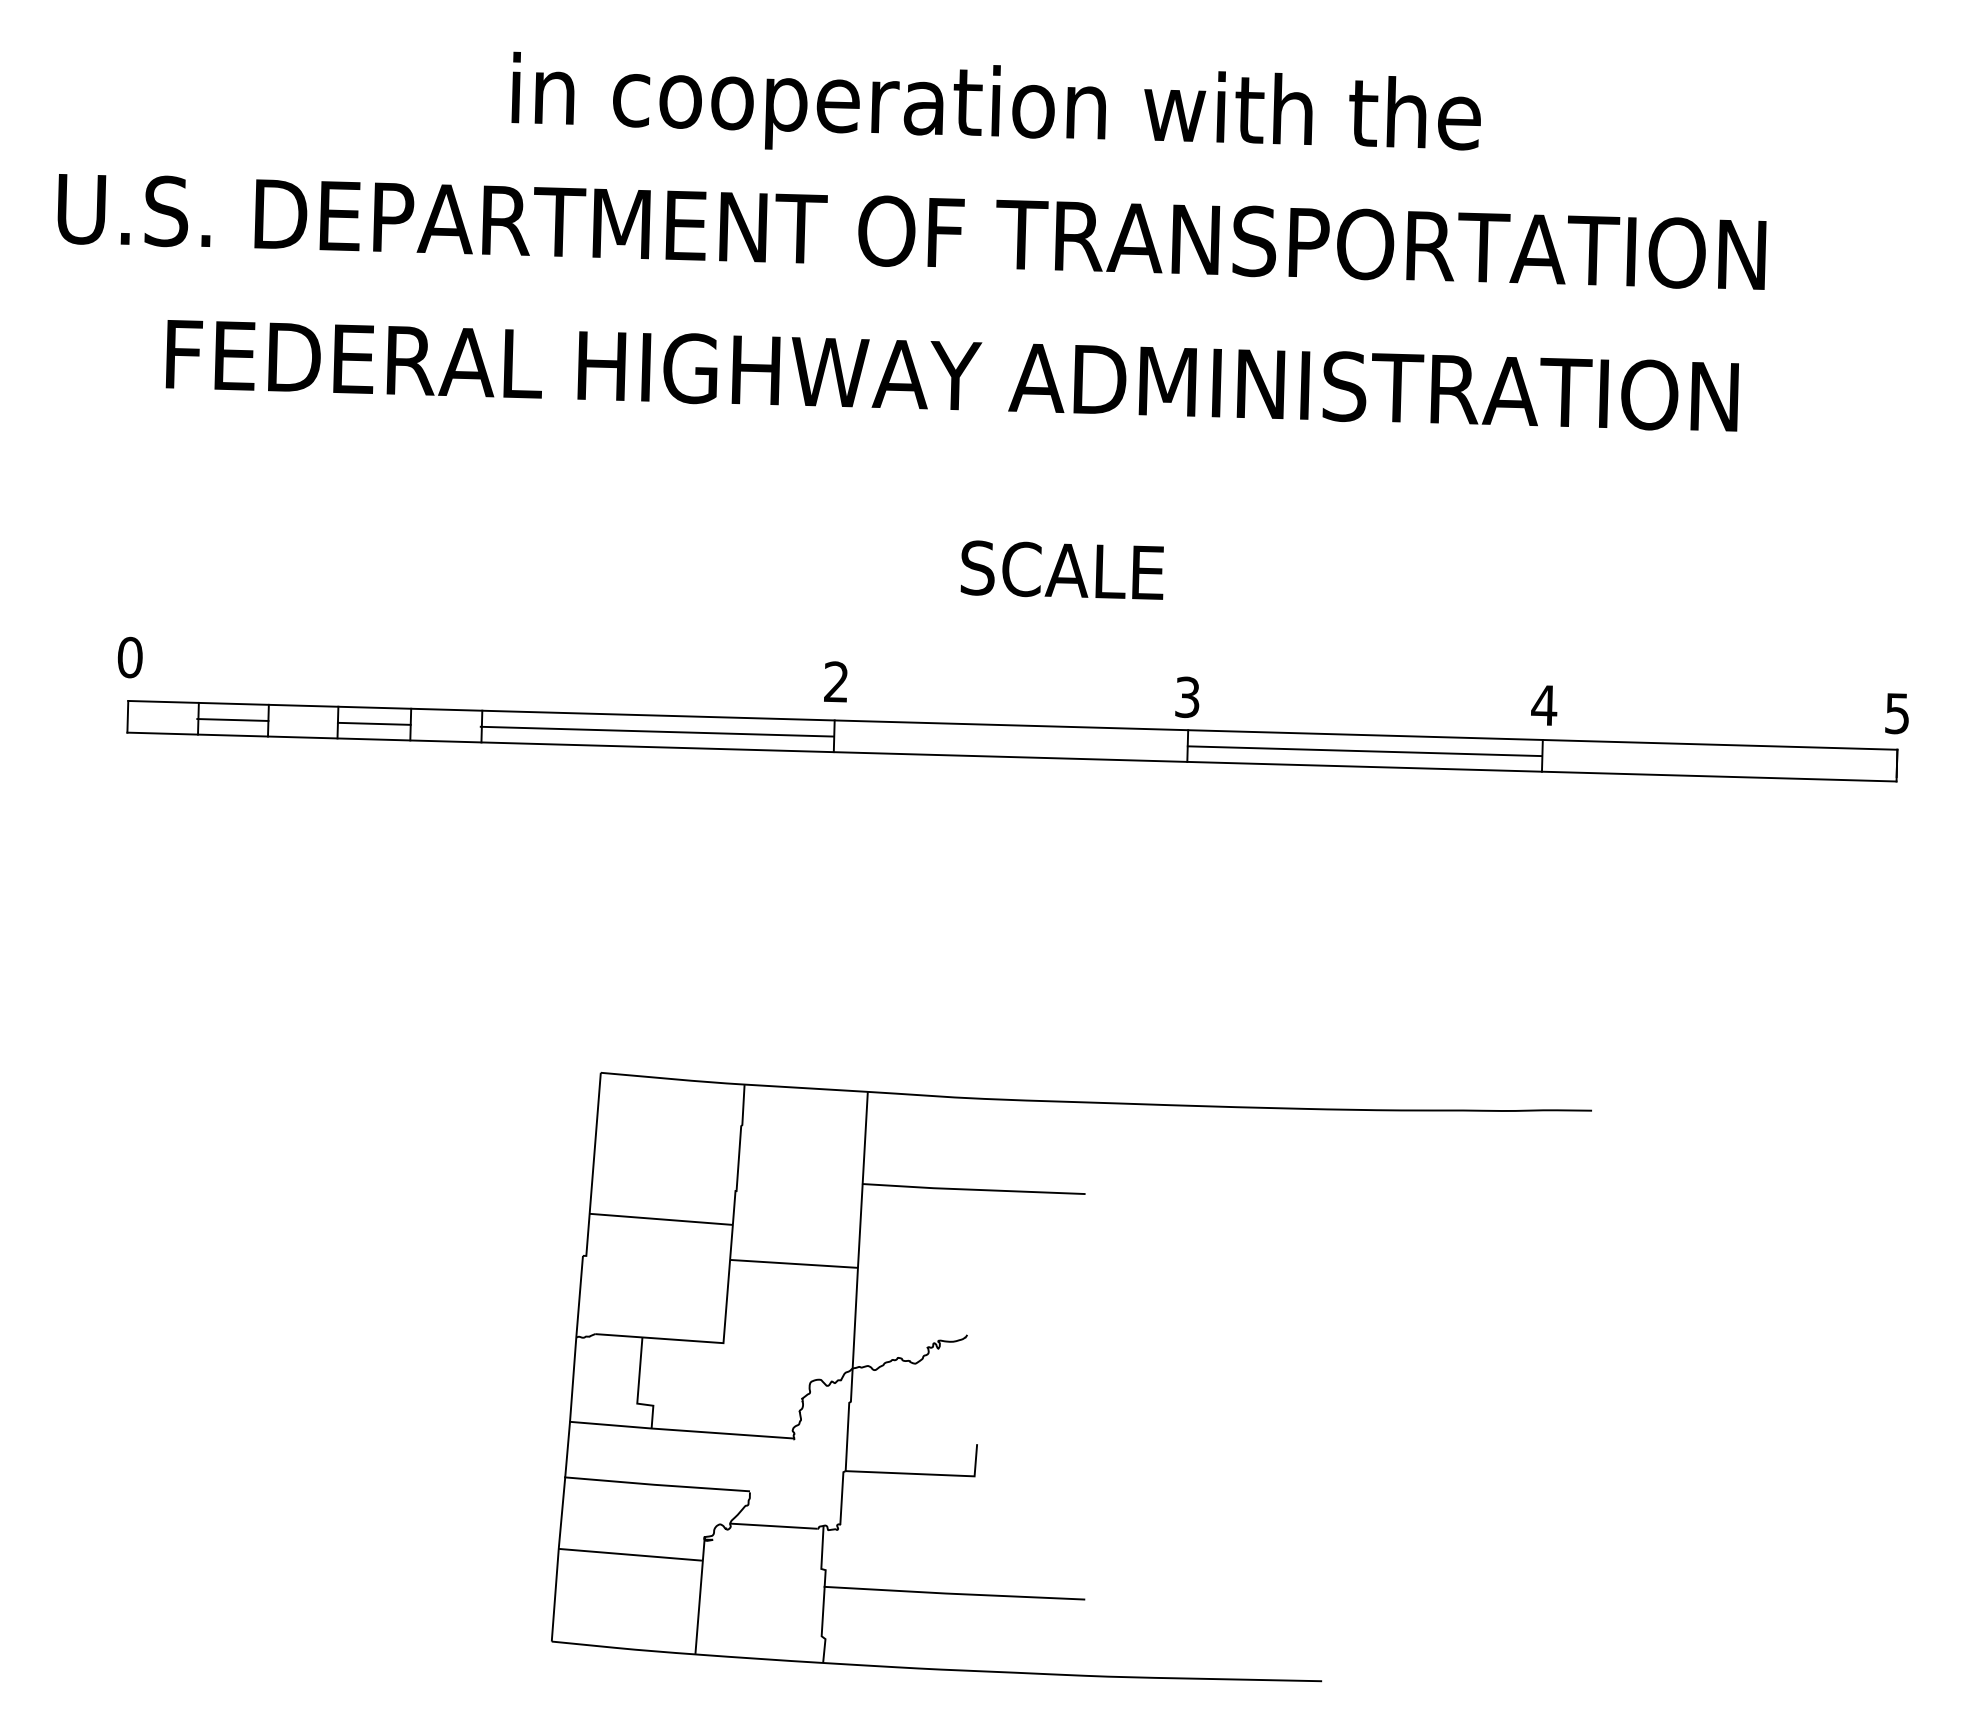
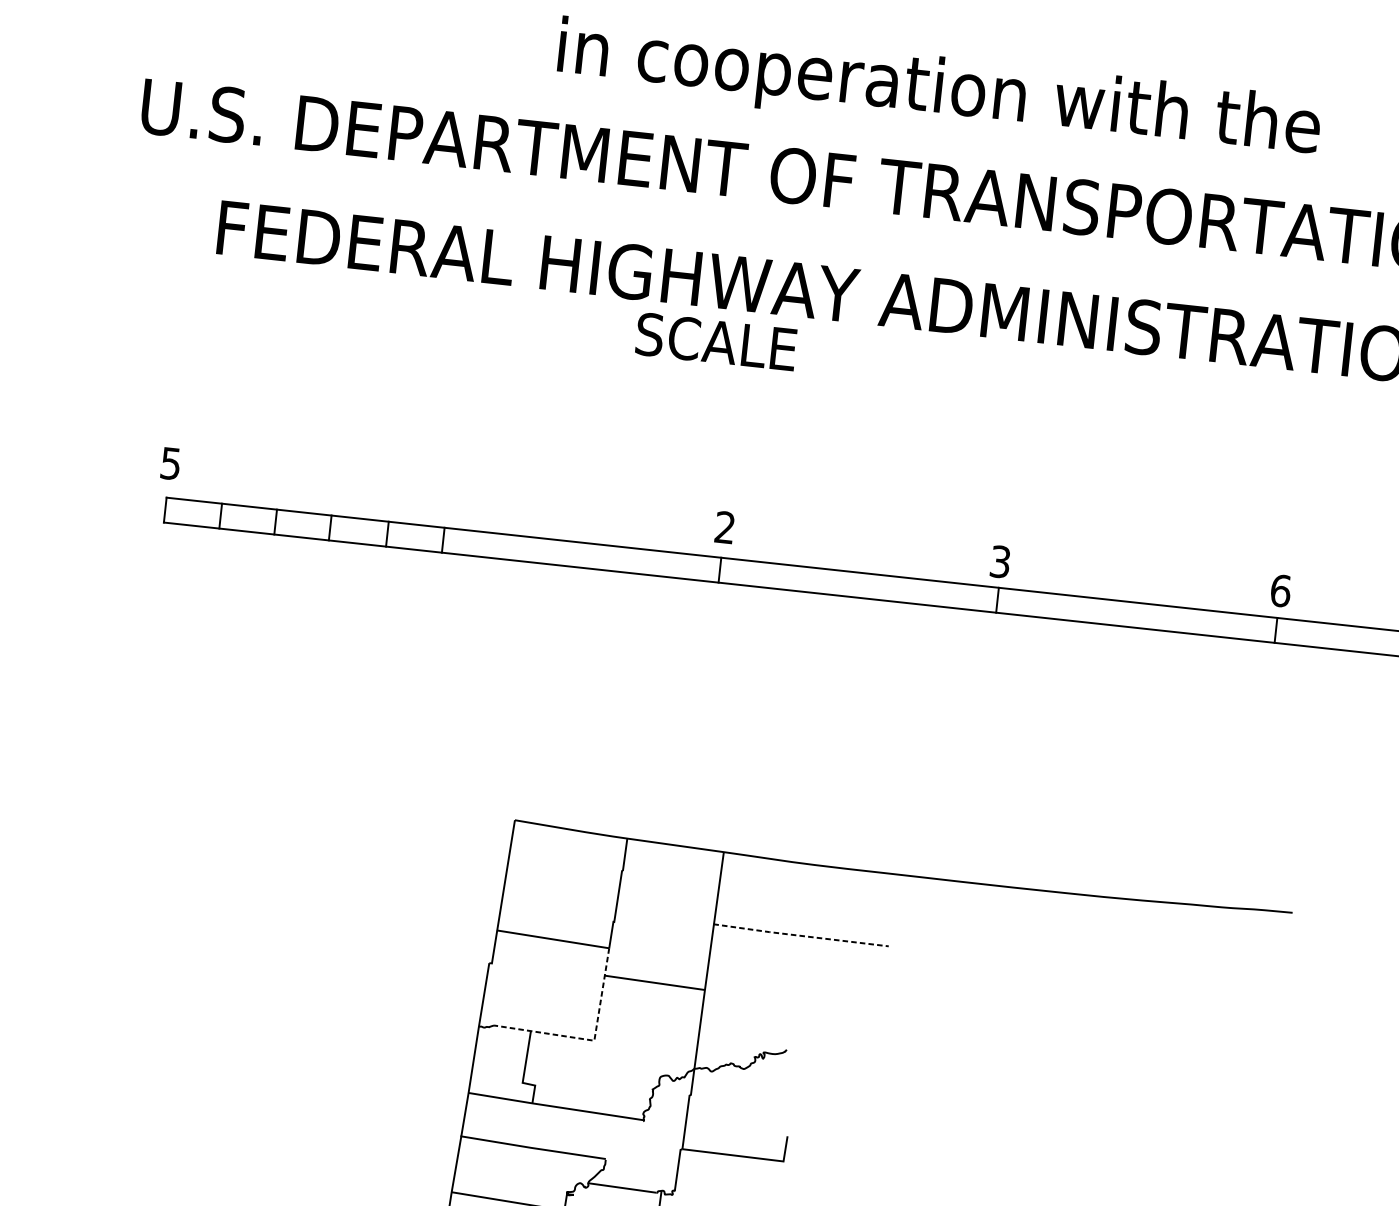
text: (995, 100) -> (939, 84), moved
text: (1061, 569) -> (715, 341), moved
text: (129, 657) -> (170, 463), 0 -> 5
text: (1544, 705) -> (1280, 590), 4 -> 6
line: (232, 719) -> (247, 518), removed
line: (373, 723) -> (358, 530), removed
line: (656, 731) -> (580, 555), removed
line: (1364, 751) -> (1136, 615), removed
line: (973, 1189) -> (800, 935), solid -> dashed
line: (718, 1342) -> (590, 1039), solid -> dashed

